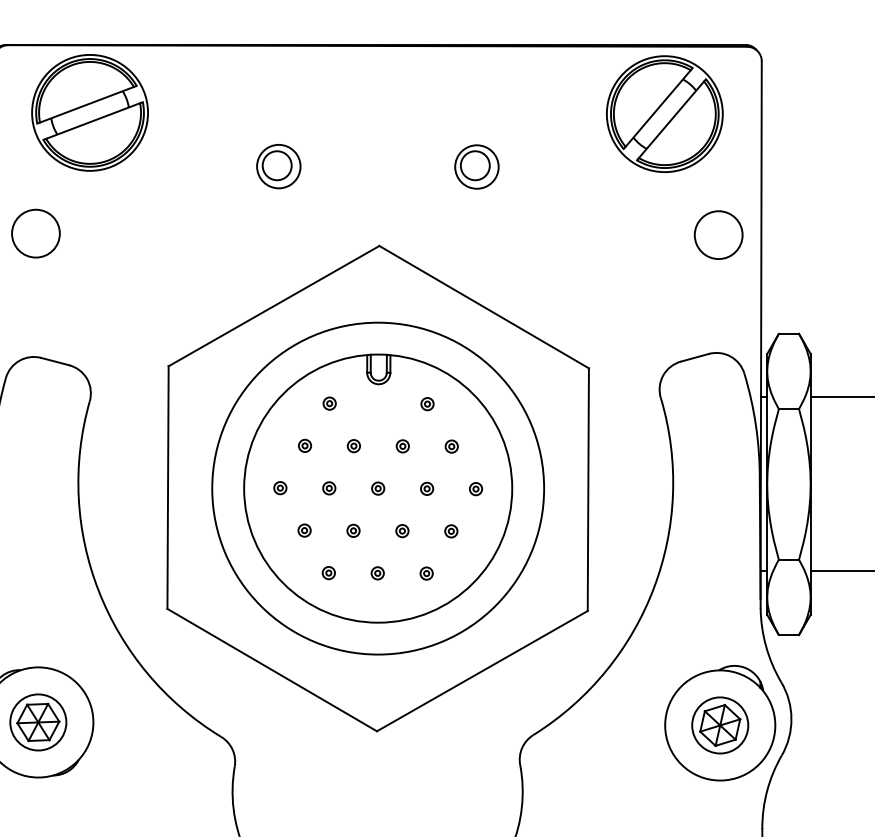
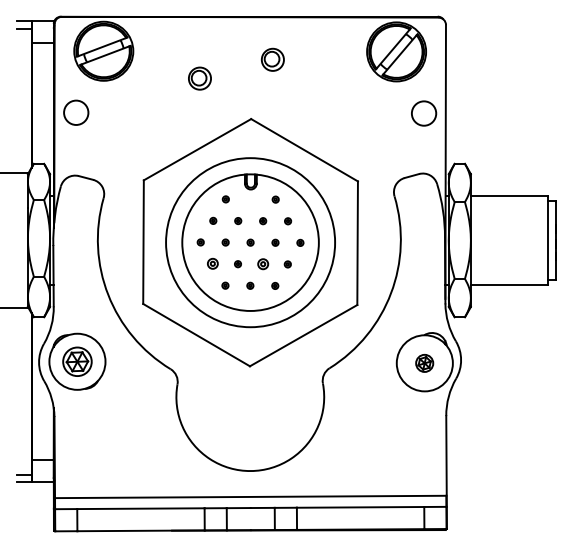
part: (476, 166) -> (272, 59), moved
part: (305, 531) -> (213, 264), size x1.6
part: (401, 531) -> (262, 264), size x1.6
part: (719, 725) -> (424, 363), size x0.6

